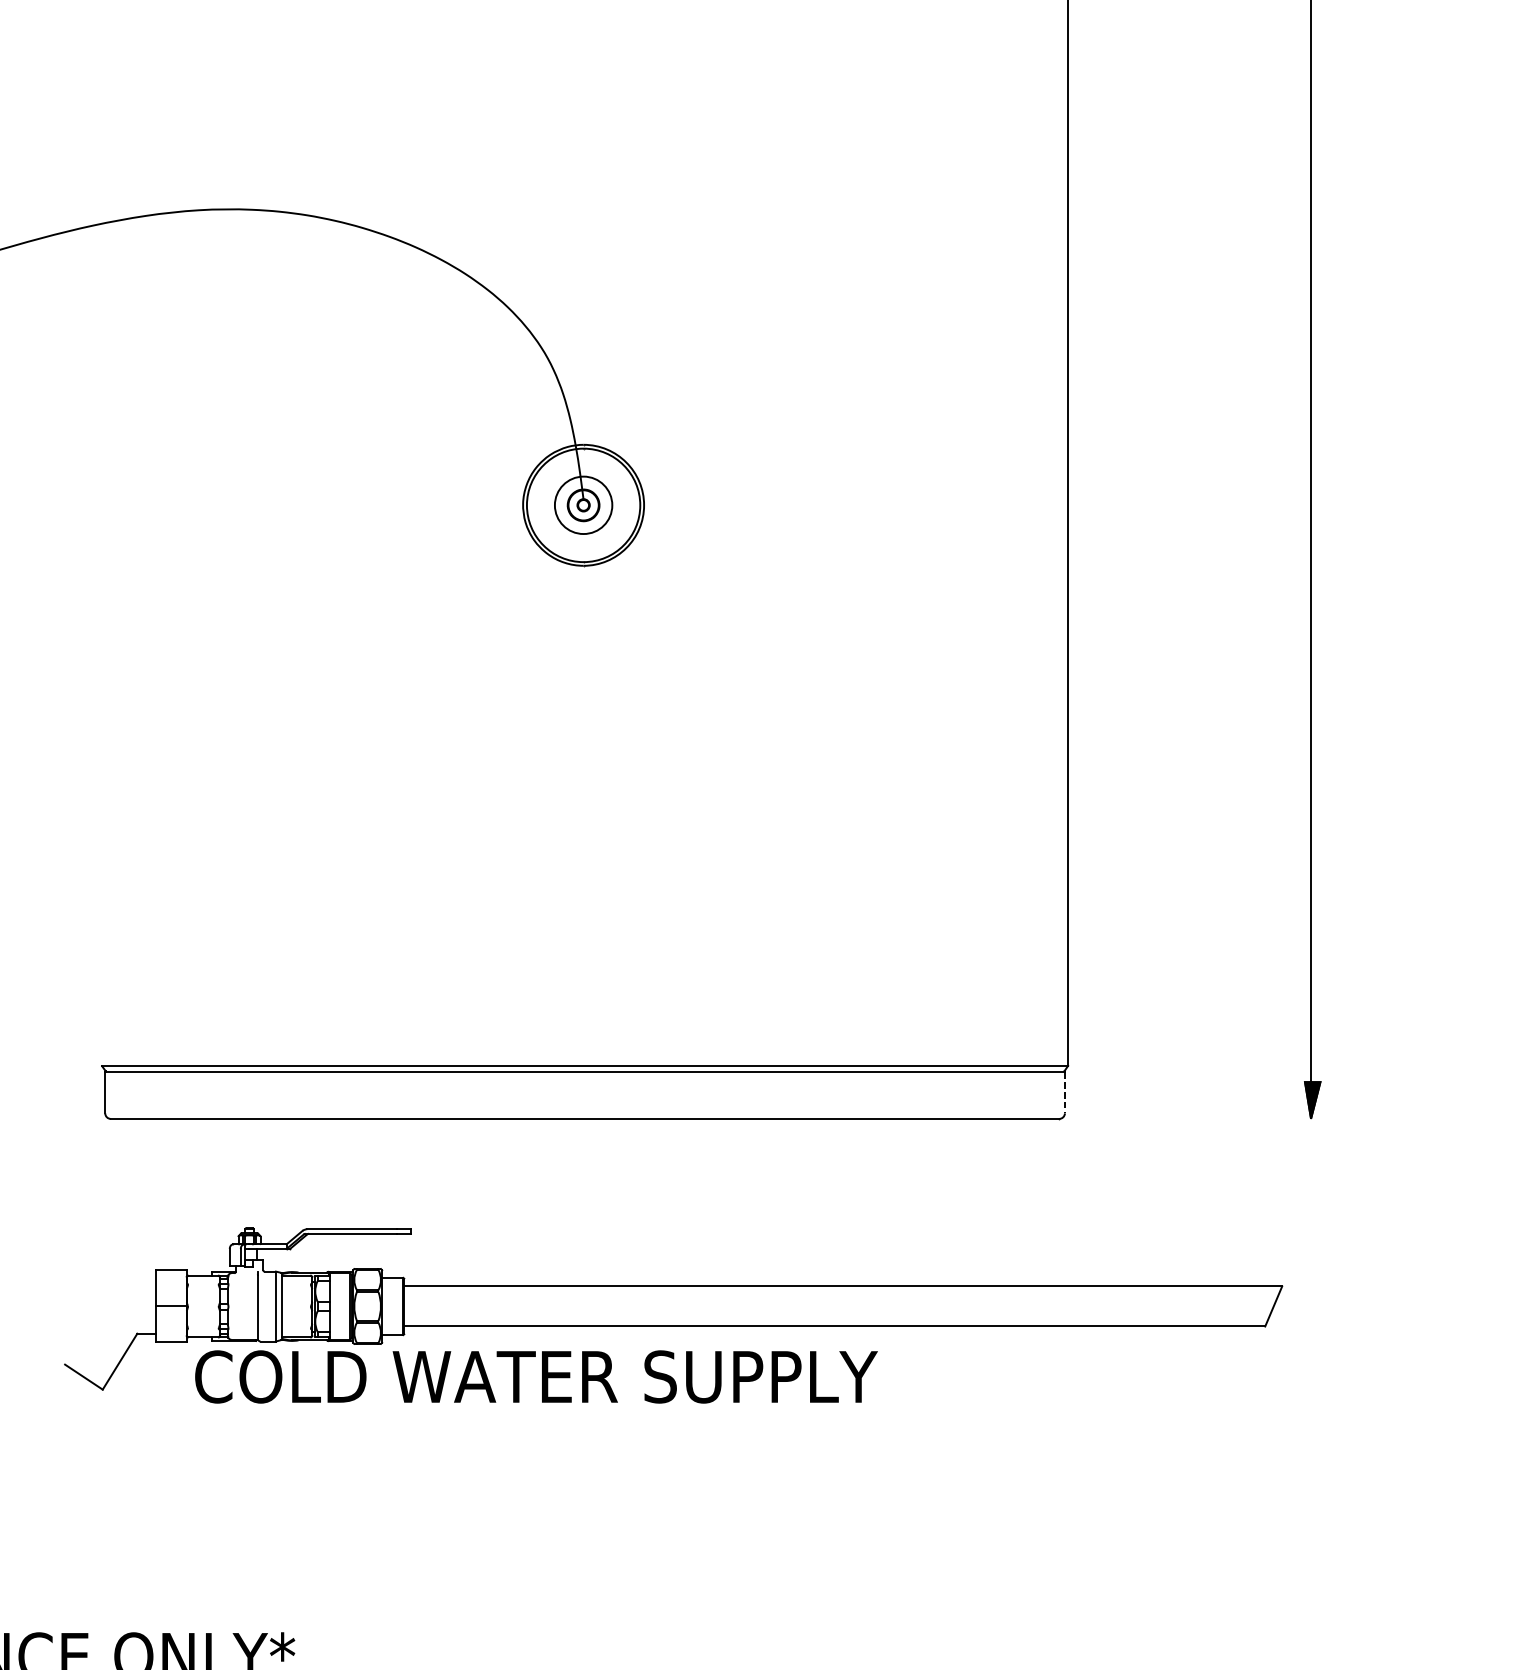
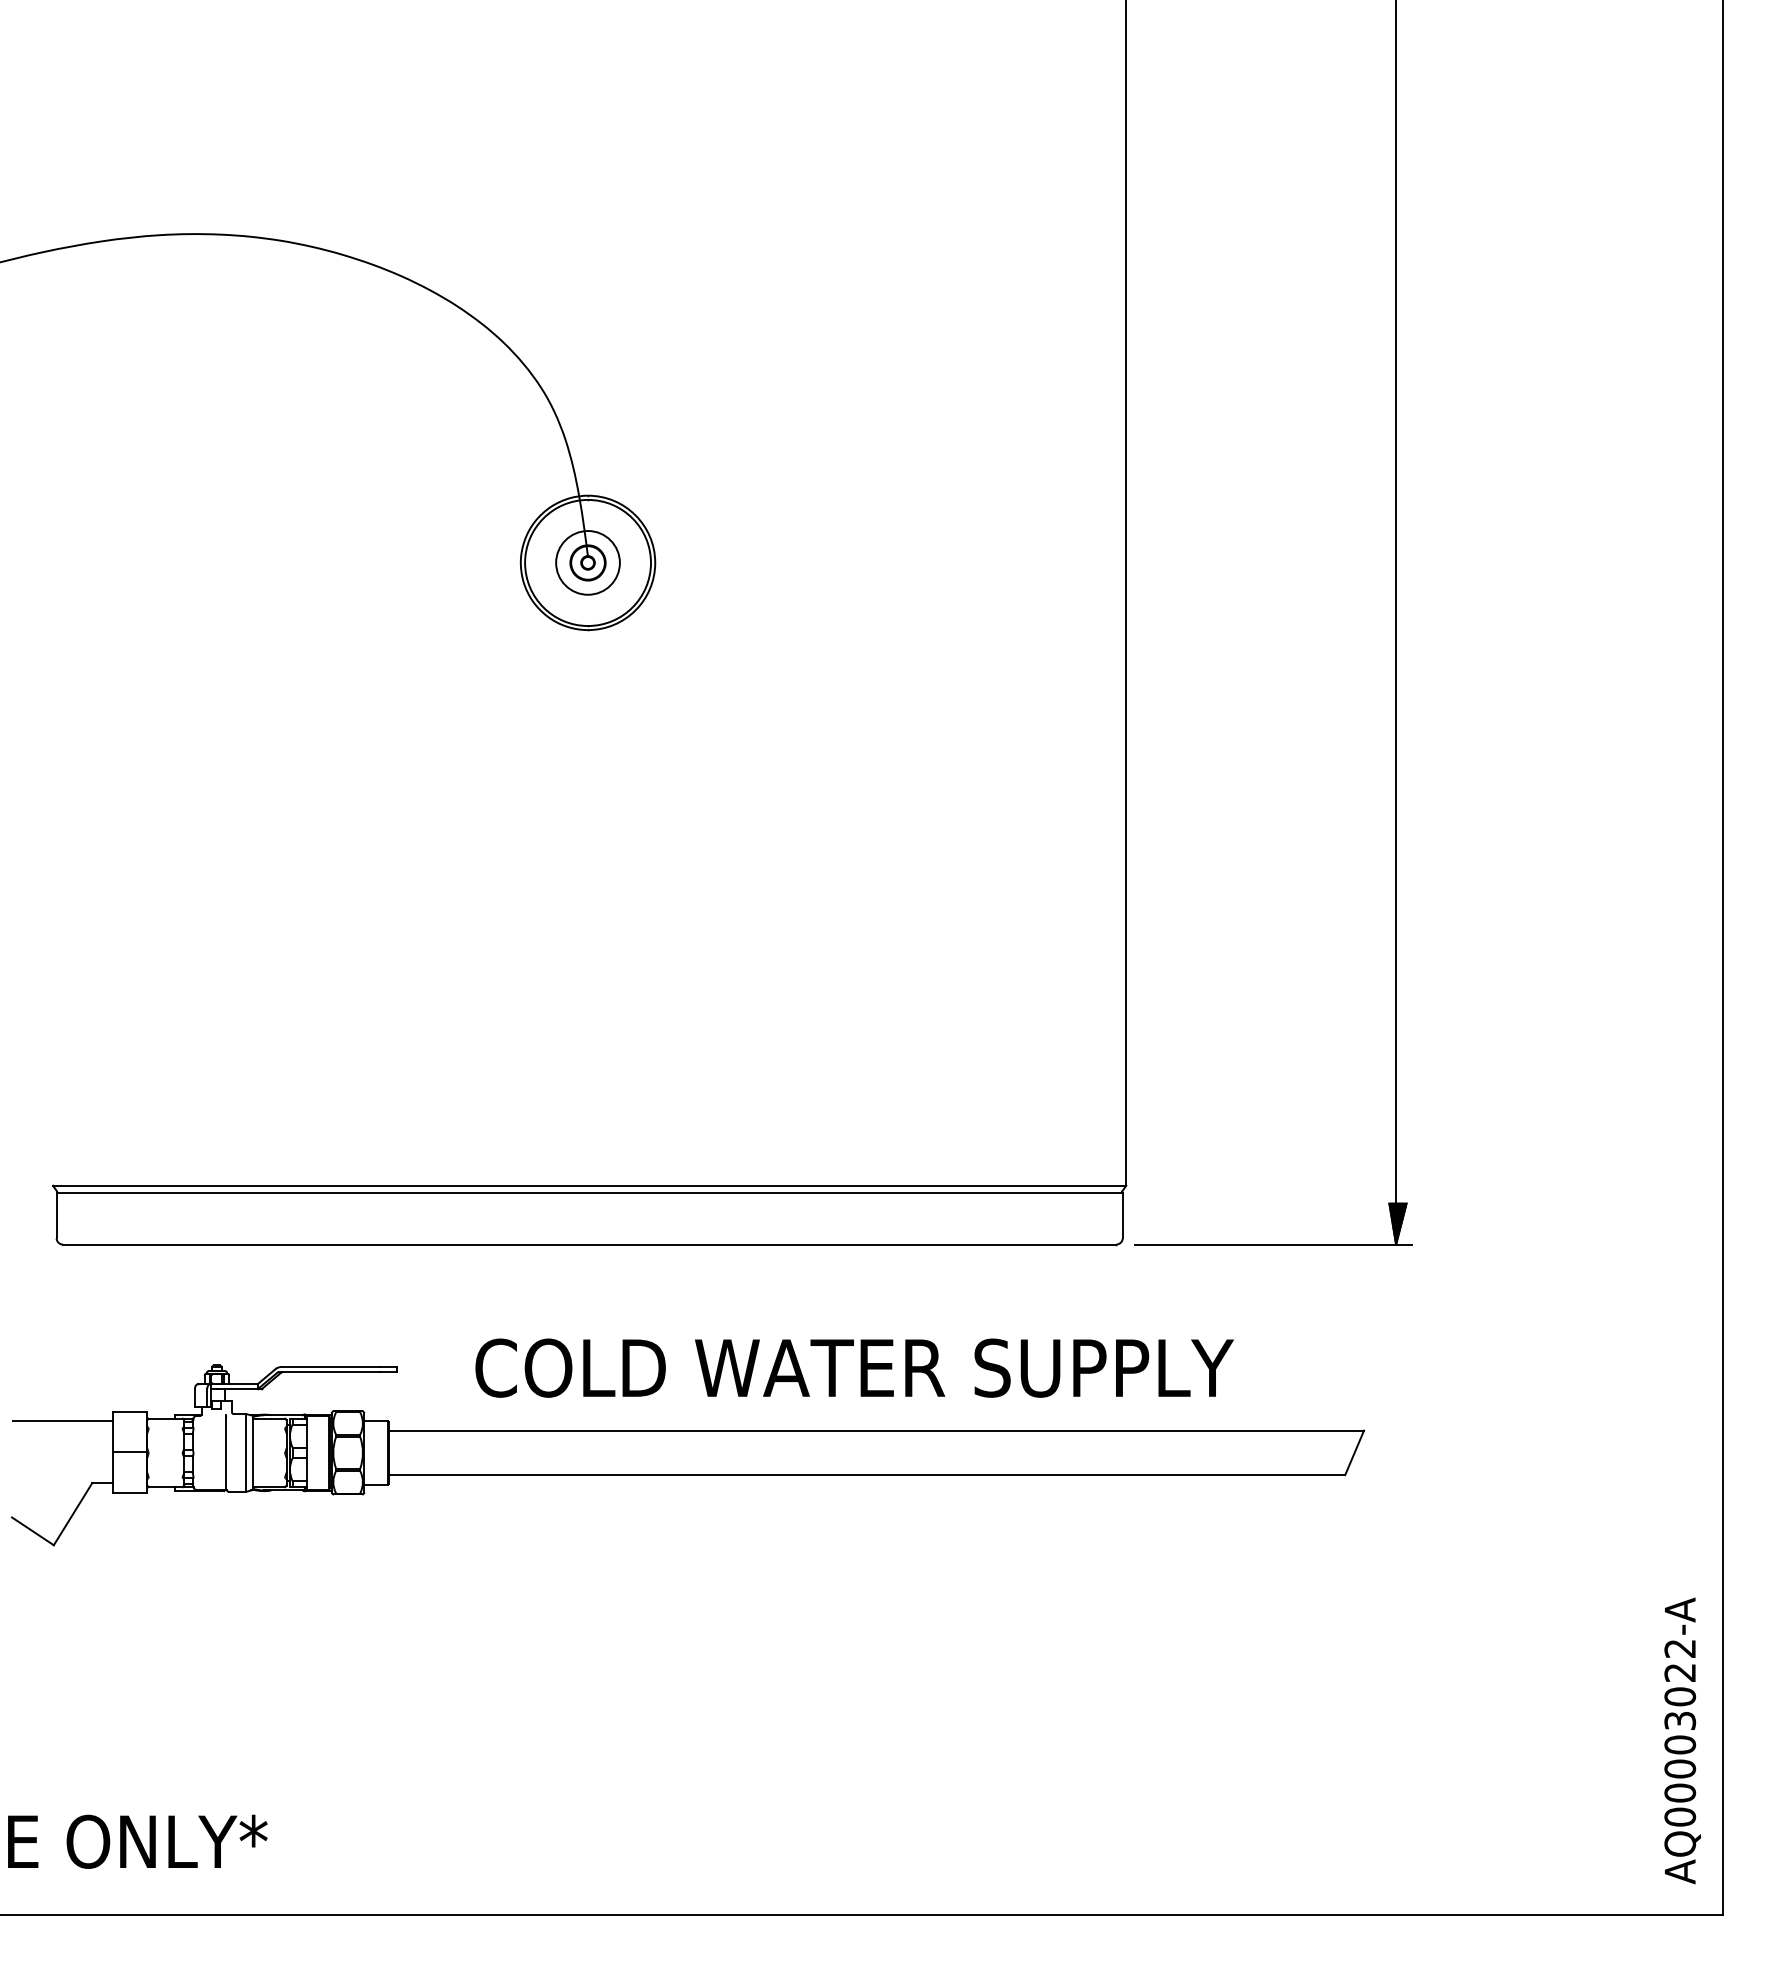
line: (1064, 1092) -> (1122, 1215), dashed -> solid
line: (1200, 1118) -> (1273, 1244), added
line: (111, 1278) -> (63, 1421), added
text: (536, 1376) -> (854, 1367), moved

